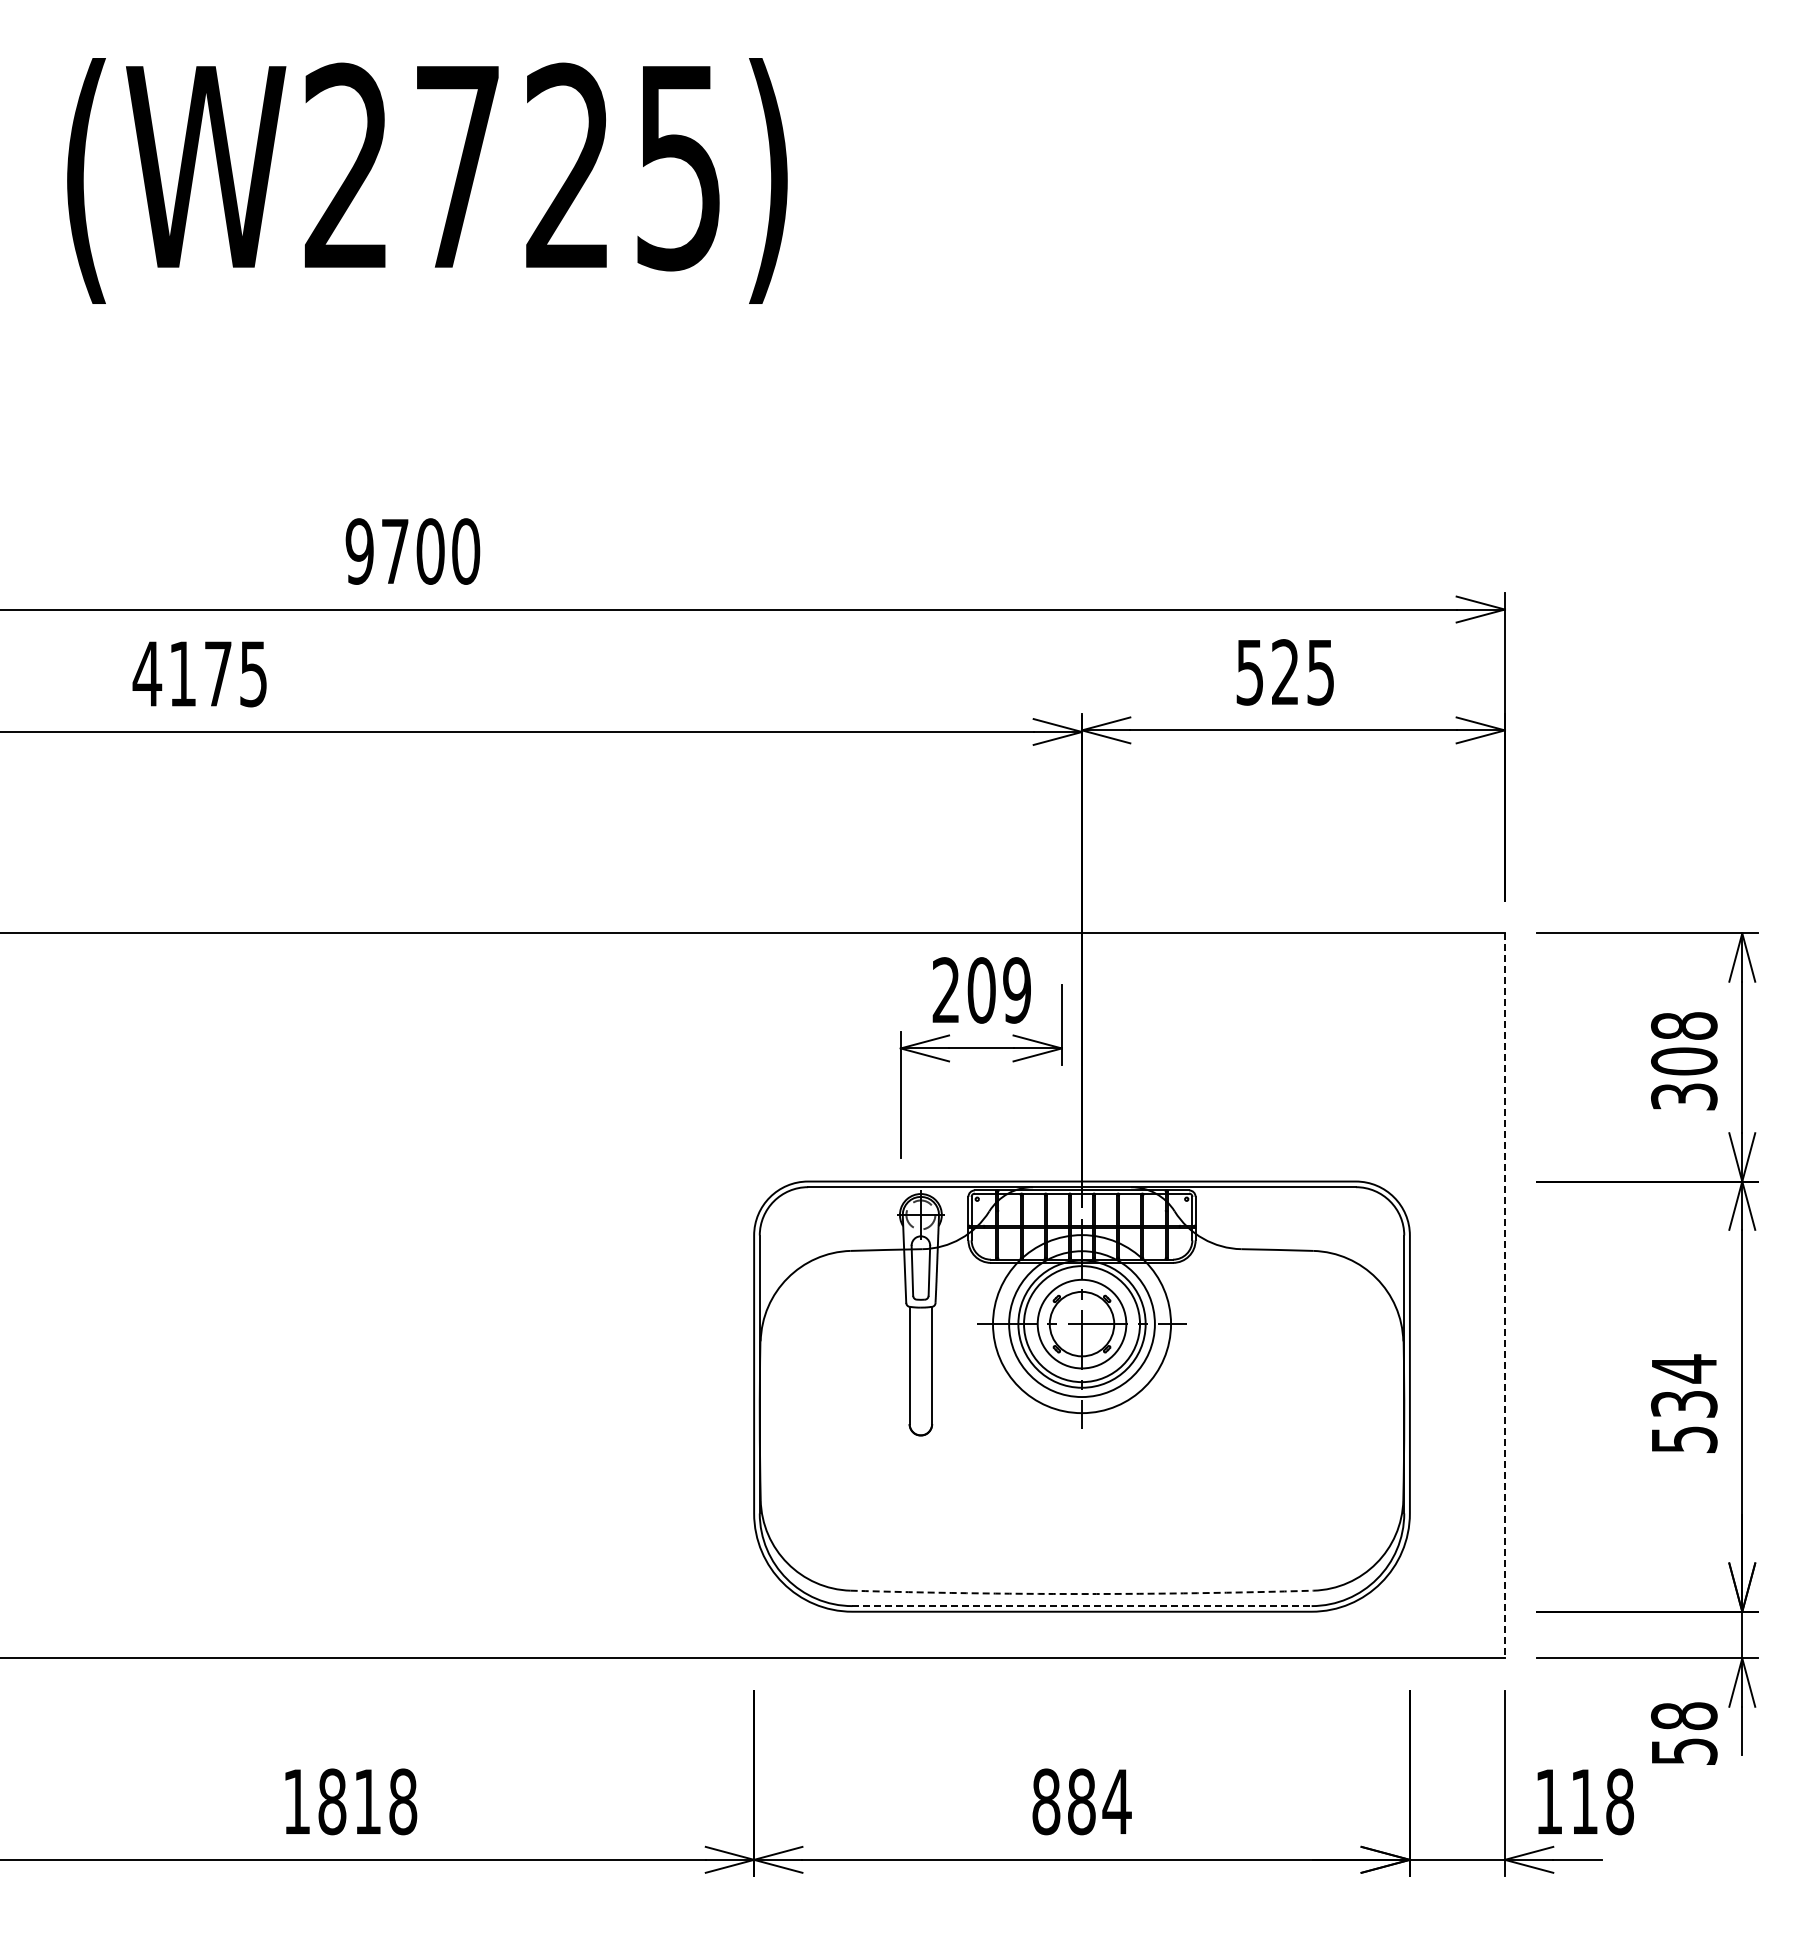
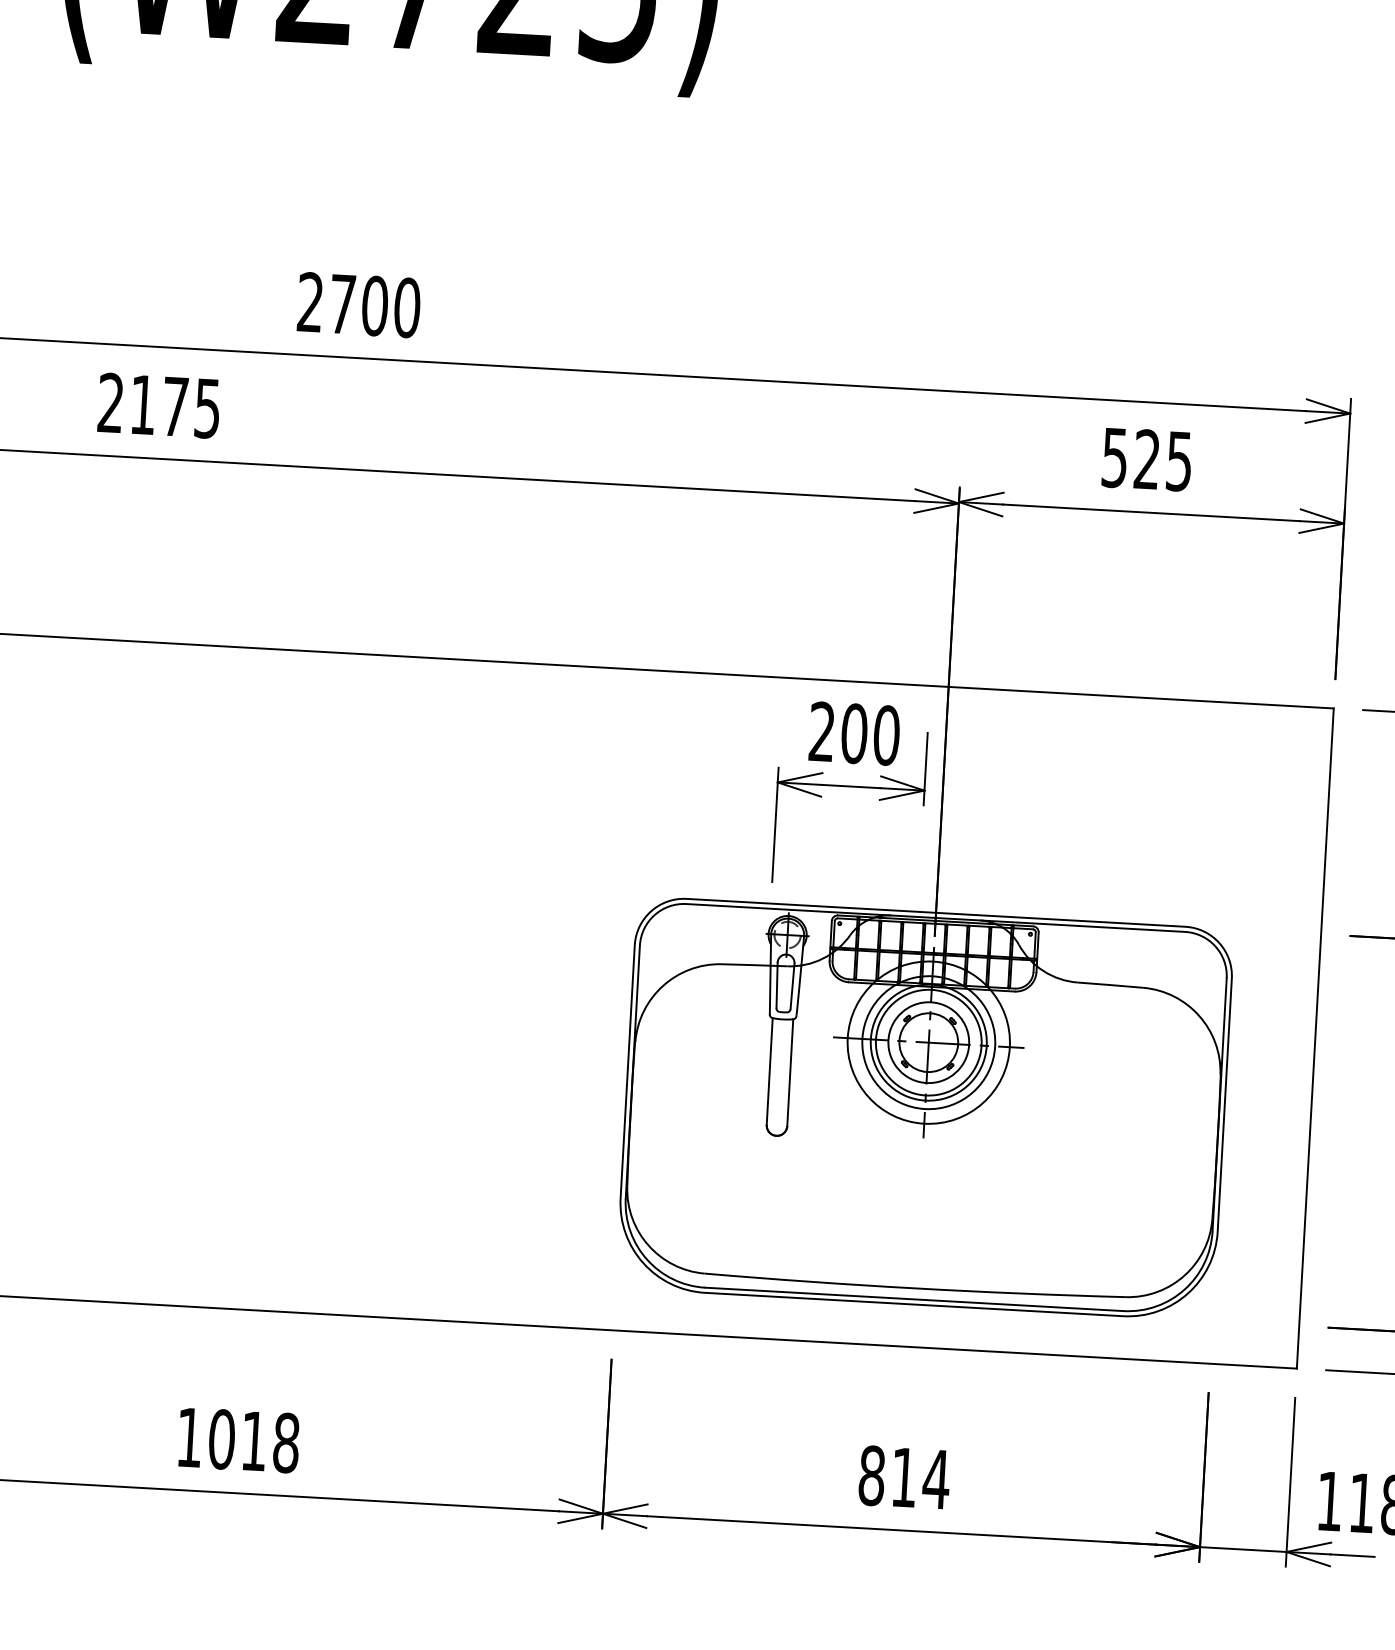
text: (359, 551) -> (310, 302), 9700 -> 2700
text: (147, 673) -> (111, 402), 4175 -> 2175
text: (1017, 990) -> (887, 735), 209 -> 200
line: (1504, 1295) -> (1314, 1038), dashed -> solid
arc: (1082, 1594) -> (915, 1288), dashed -> solid
line: (1082, 1606) -> (914, 1299), dashed -> solid
text: (332, 1801) -> (222, 1439), 1818 -> 1018
text: (1081, 1801) -> (904, 1477), 884 -> 814

